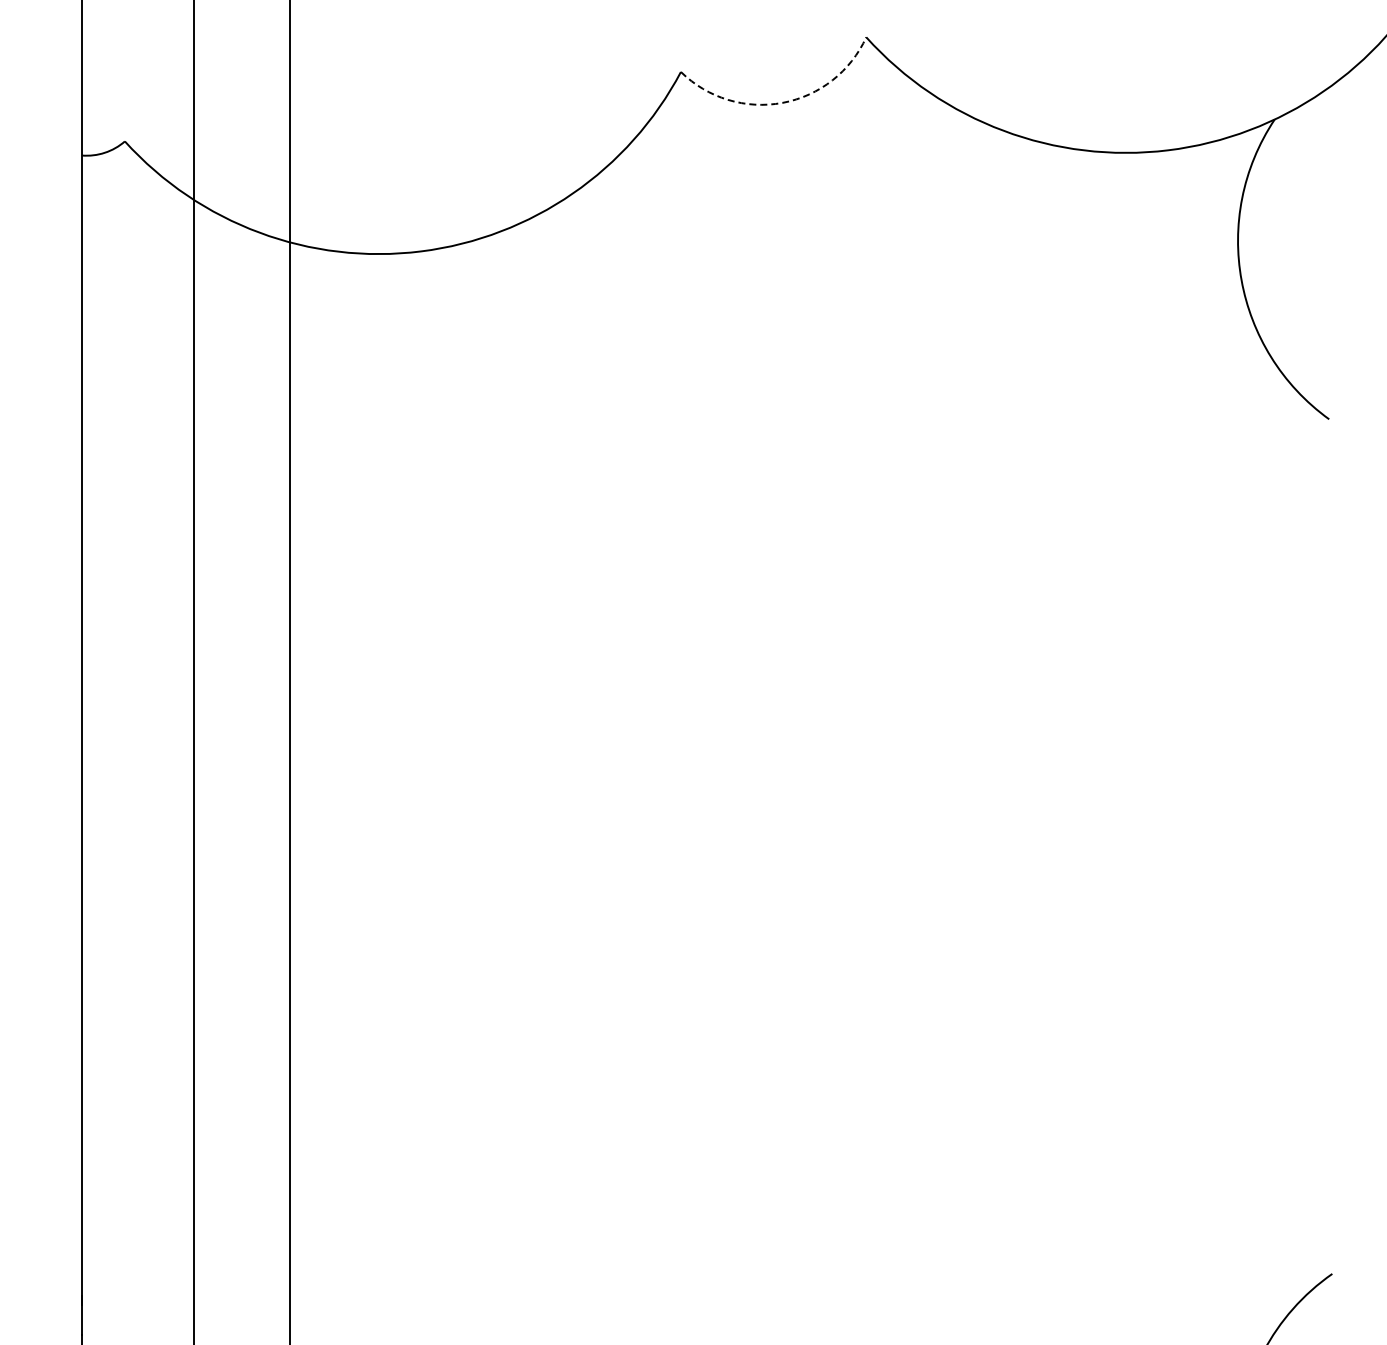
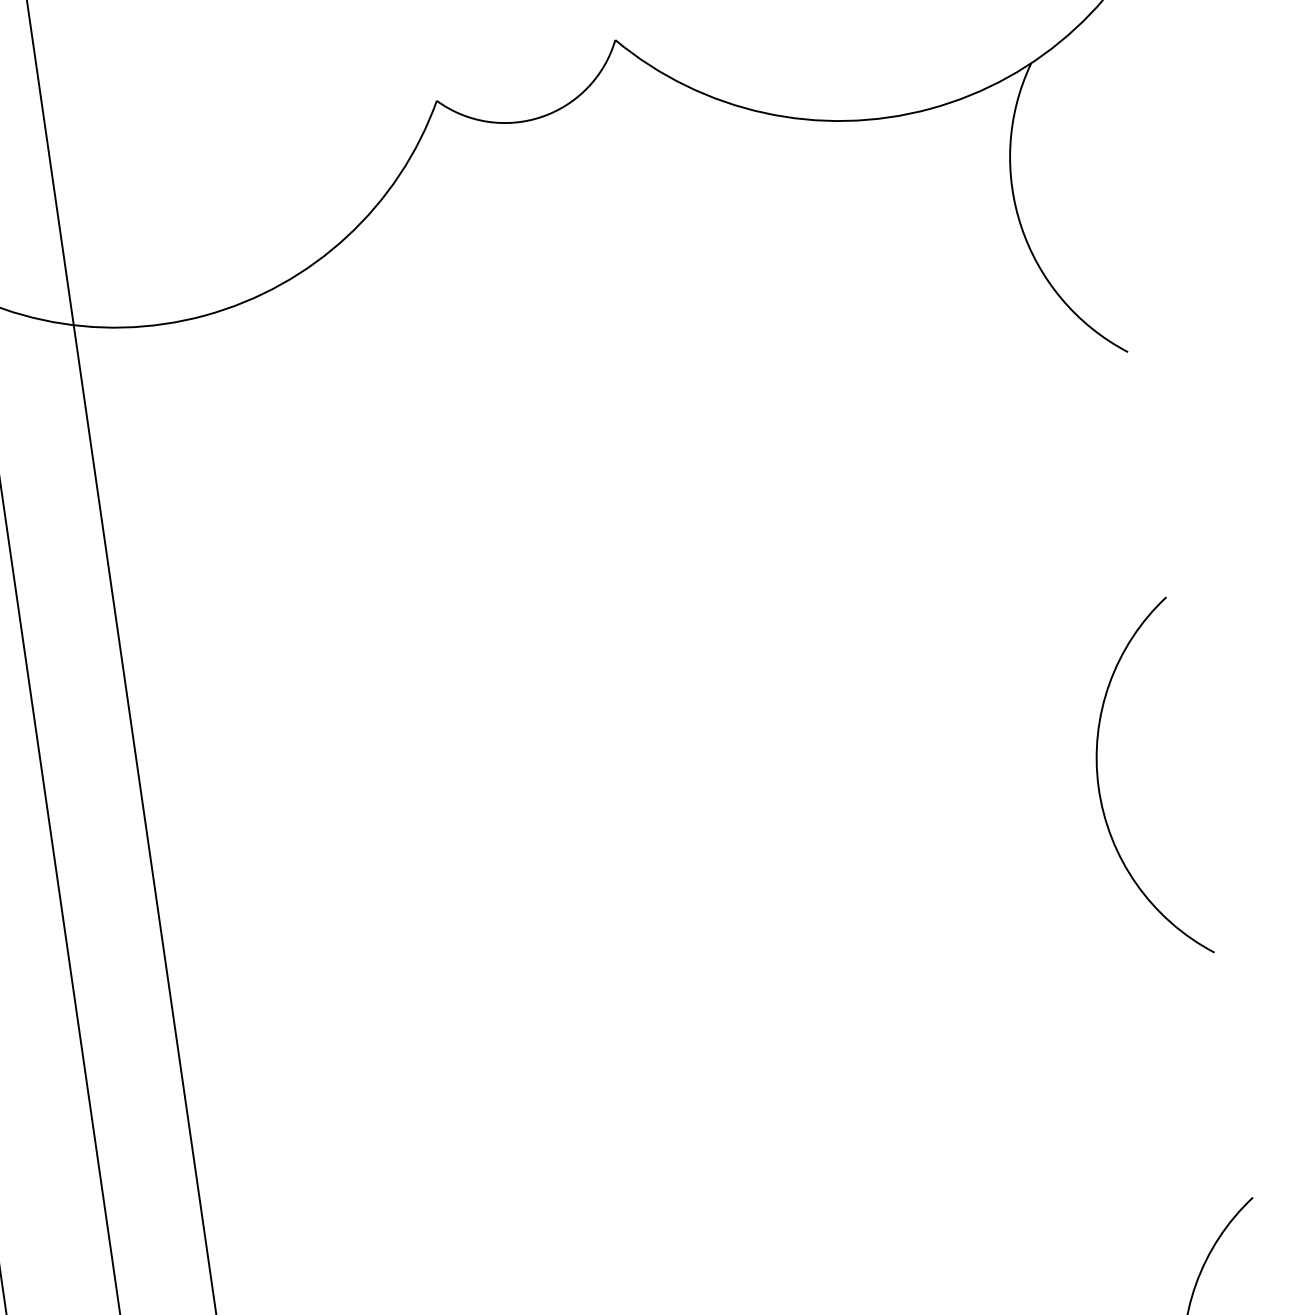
arc: (782, 102) -> (541, 116), dashed -> solid
arc: (1239, 840) -> (1099, 781), added

